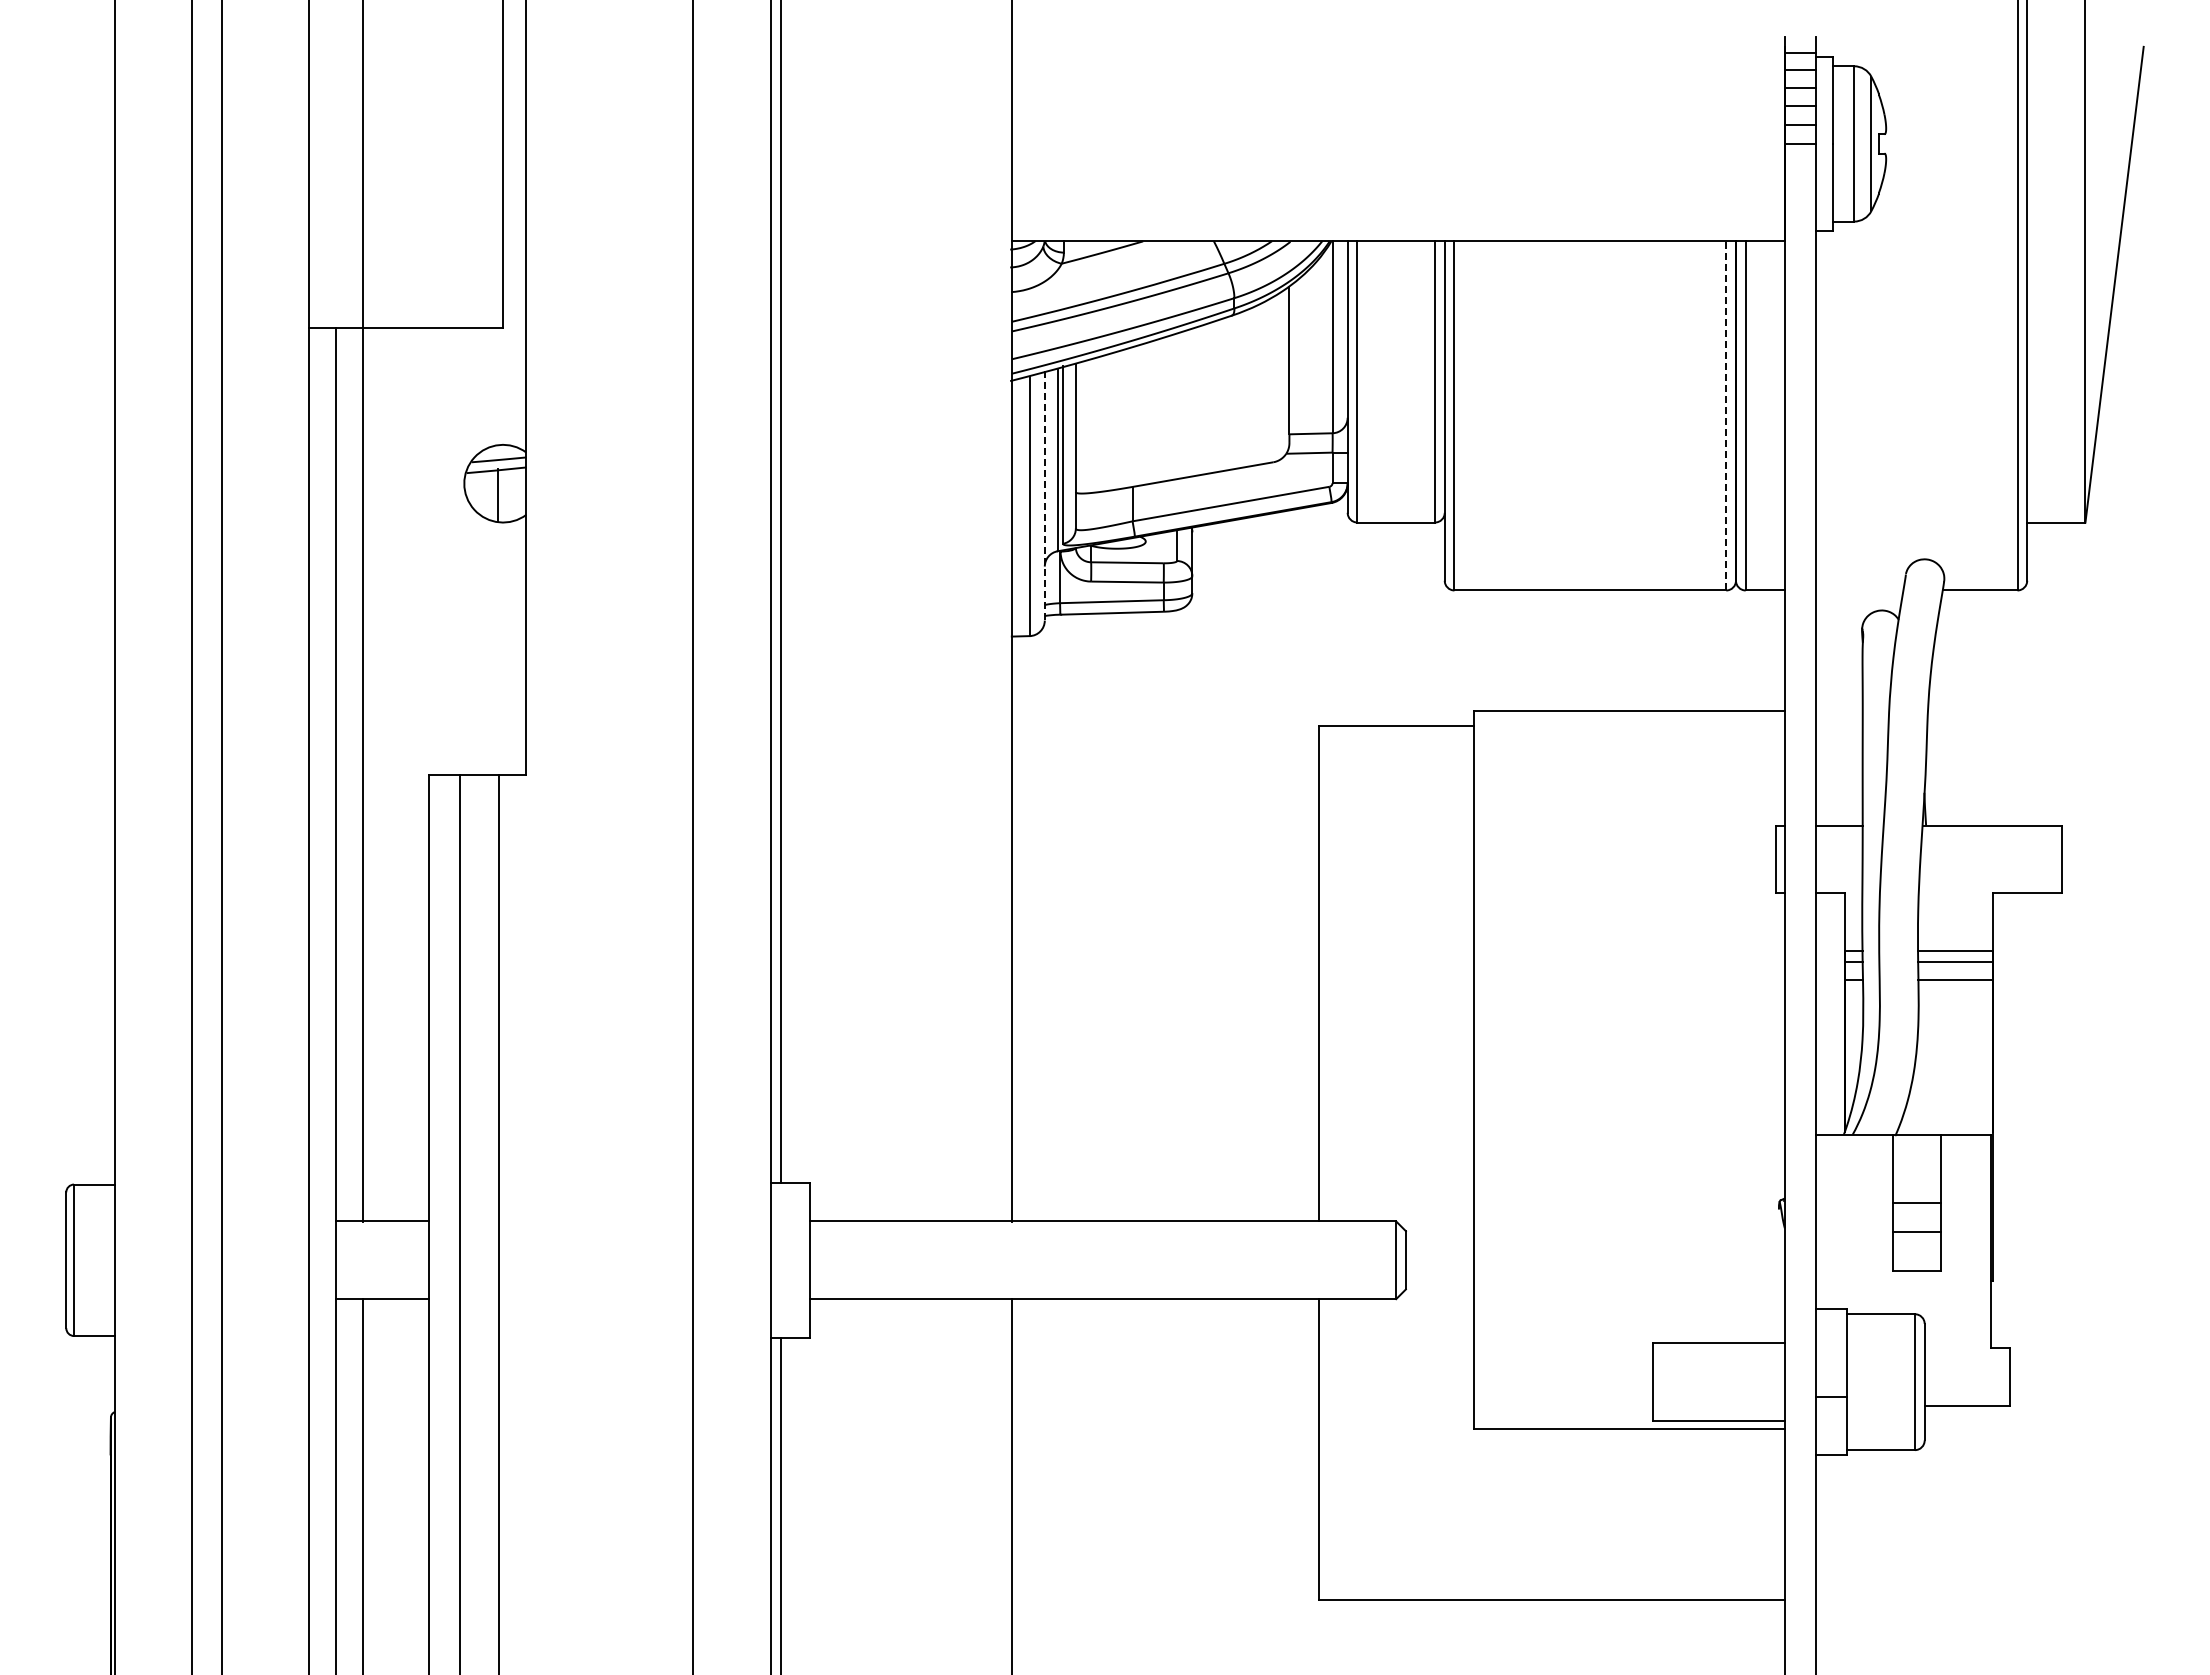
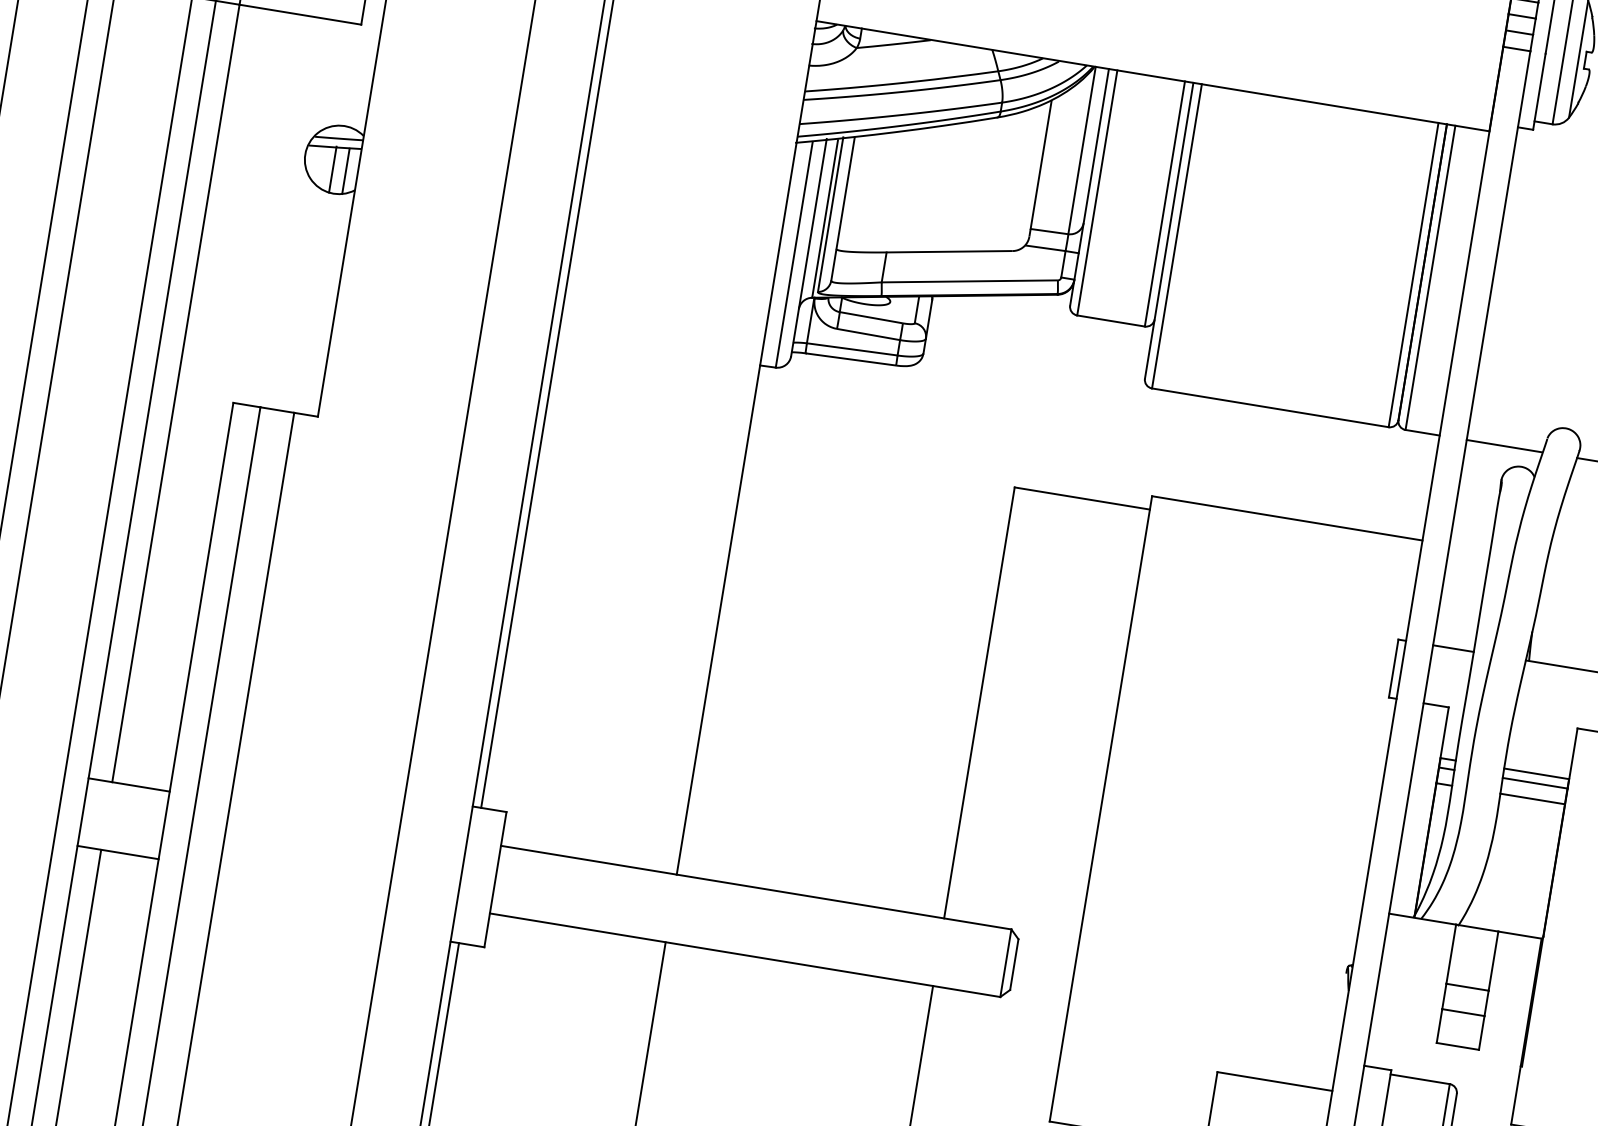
line: (1726, 415) -> (1413, 274), dashed -> solid
line: (512, 495) -> (345, 171), added
line: (1044, 495) -> (808, 247), dashed -> solid
line: (1858, 590) -> (1503, 446), added

